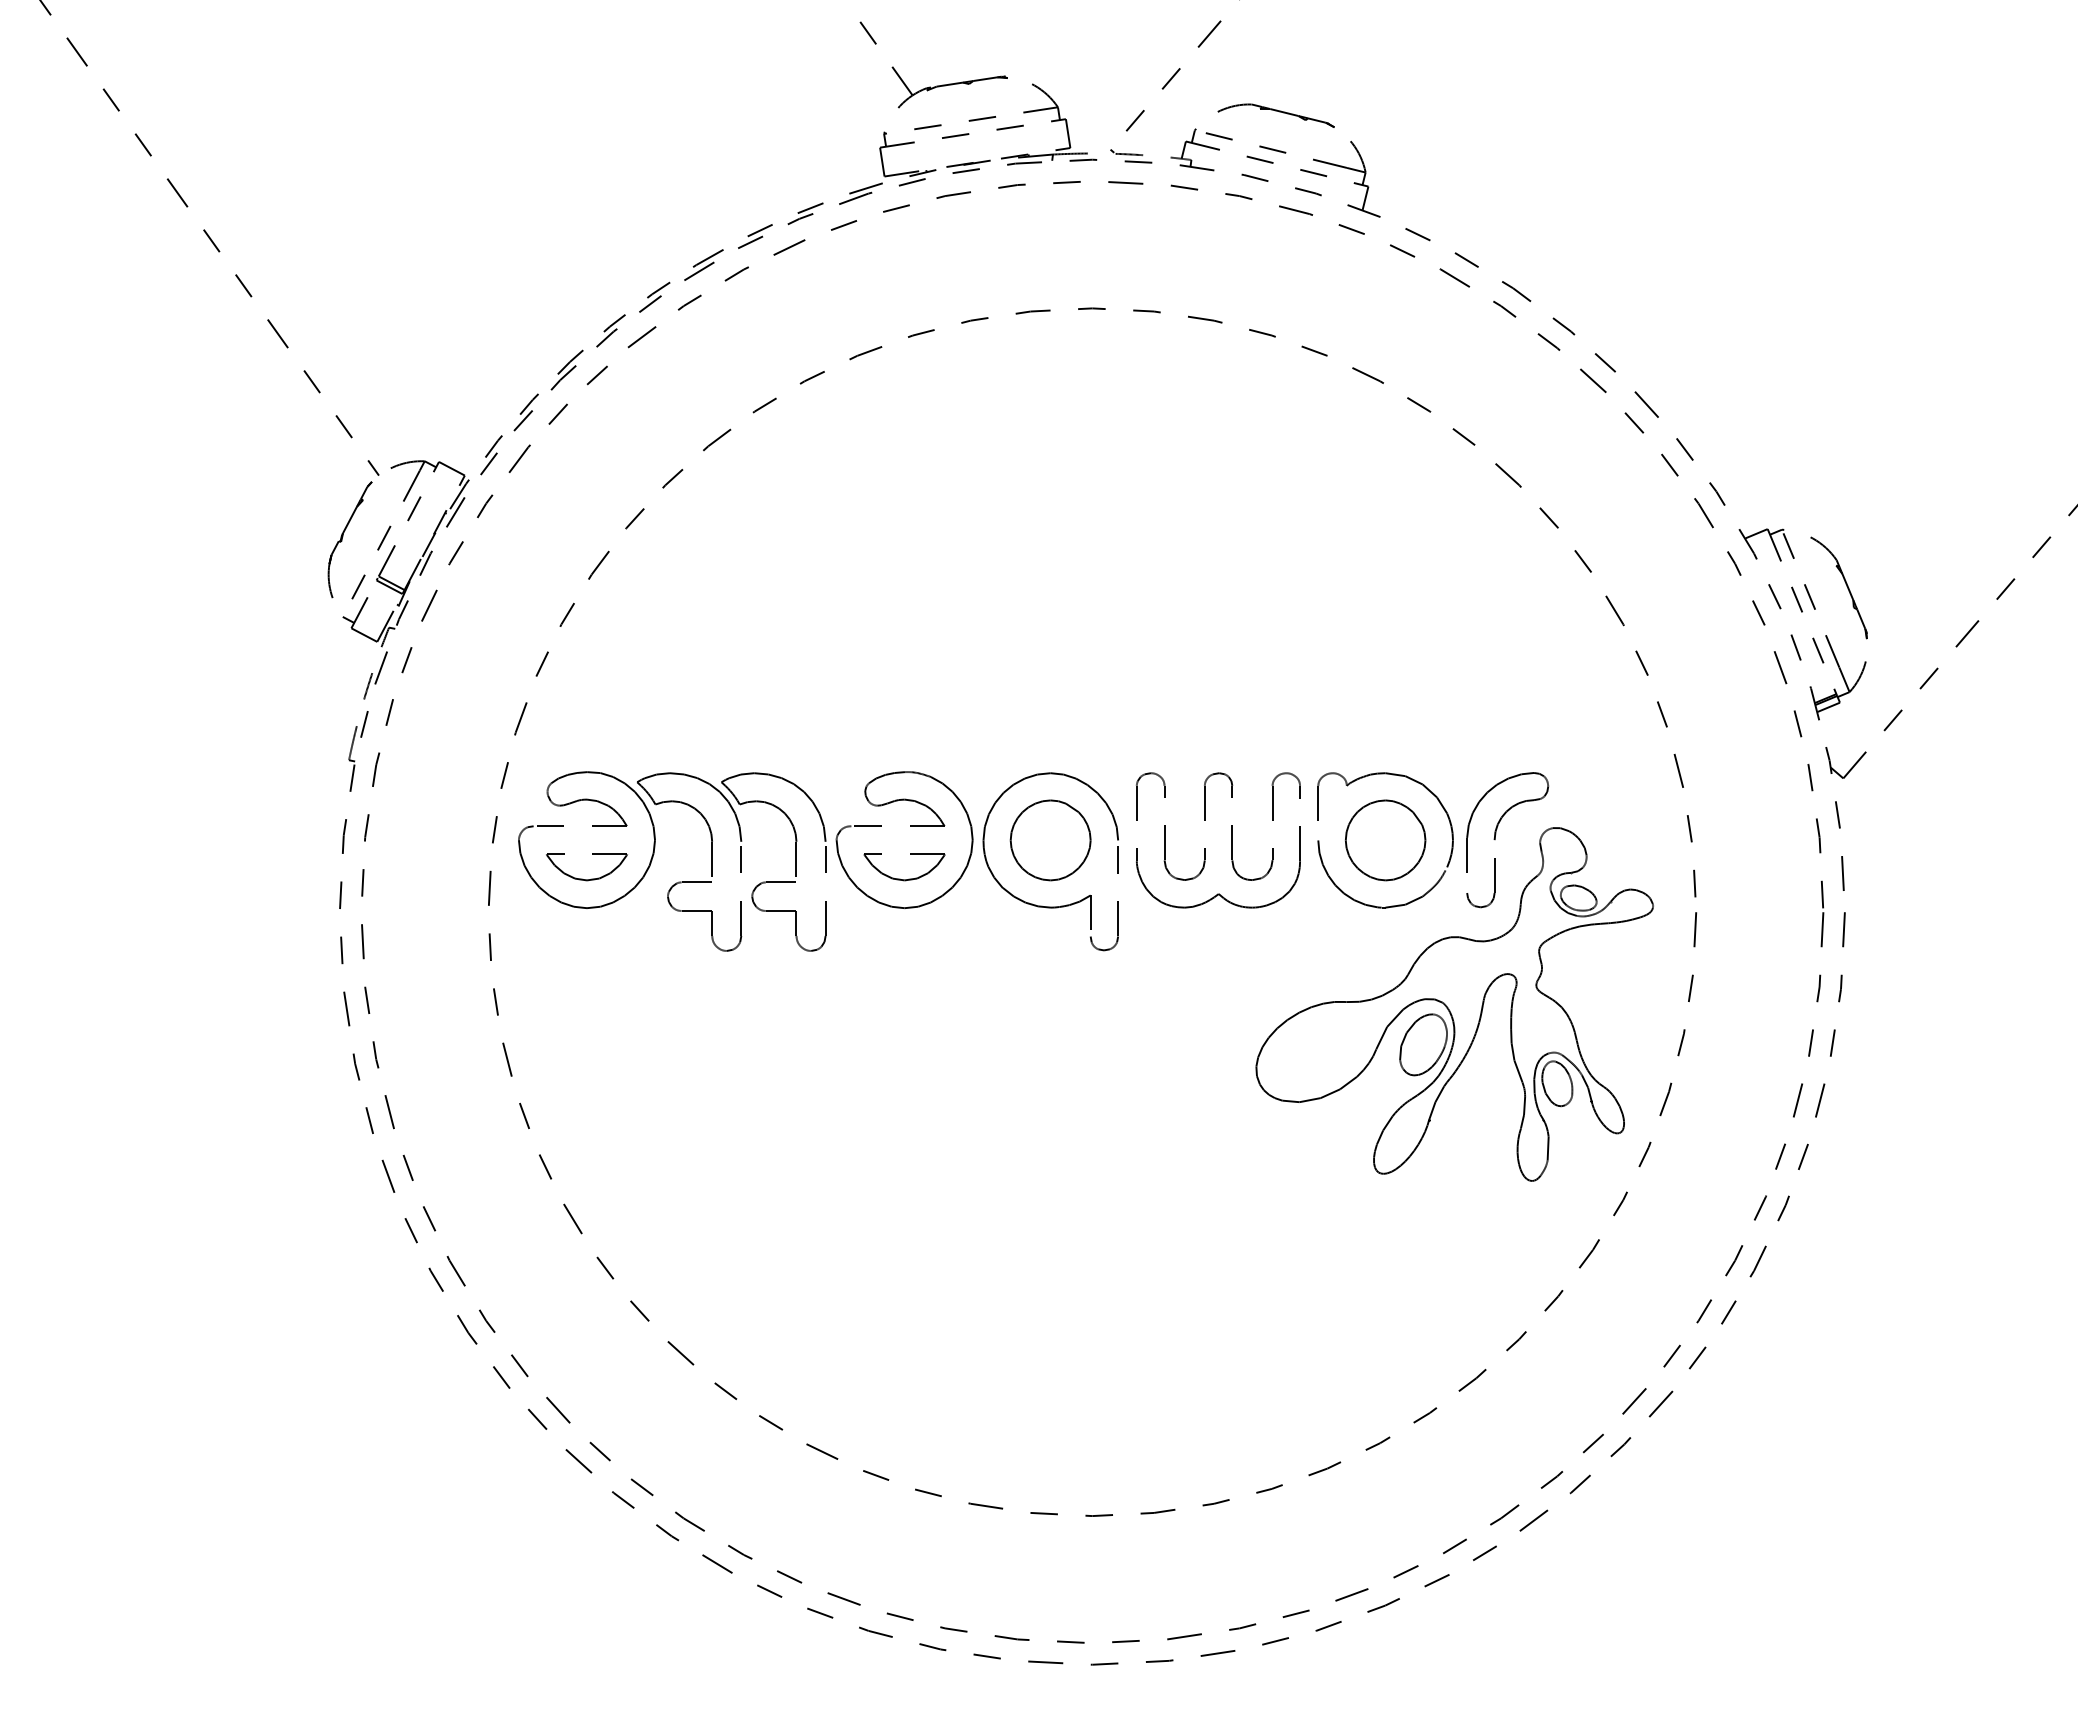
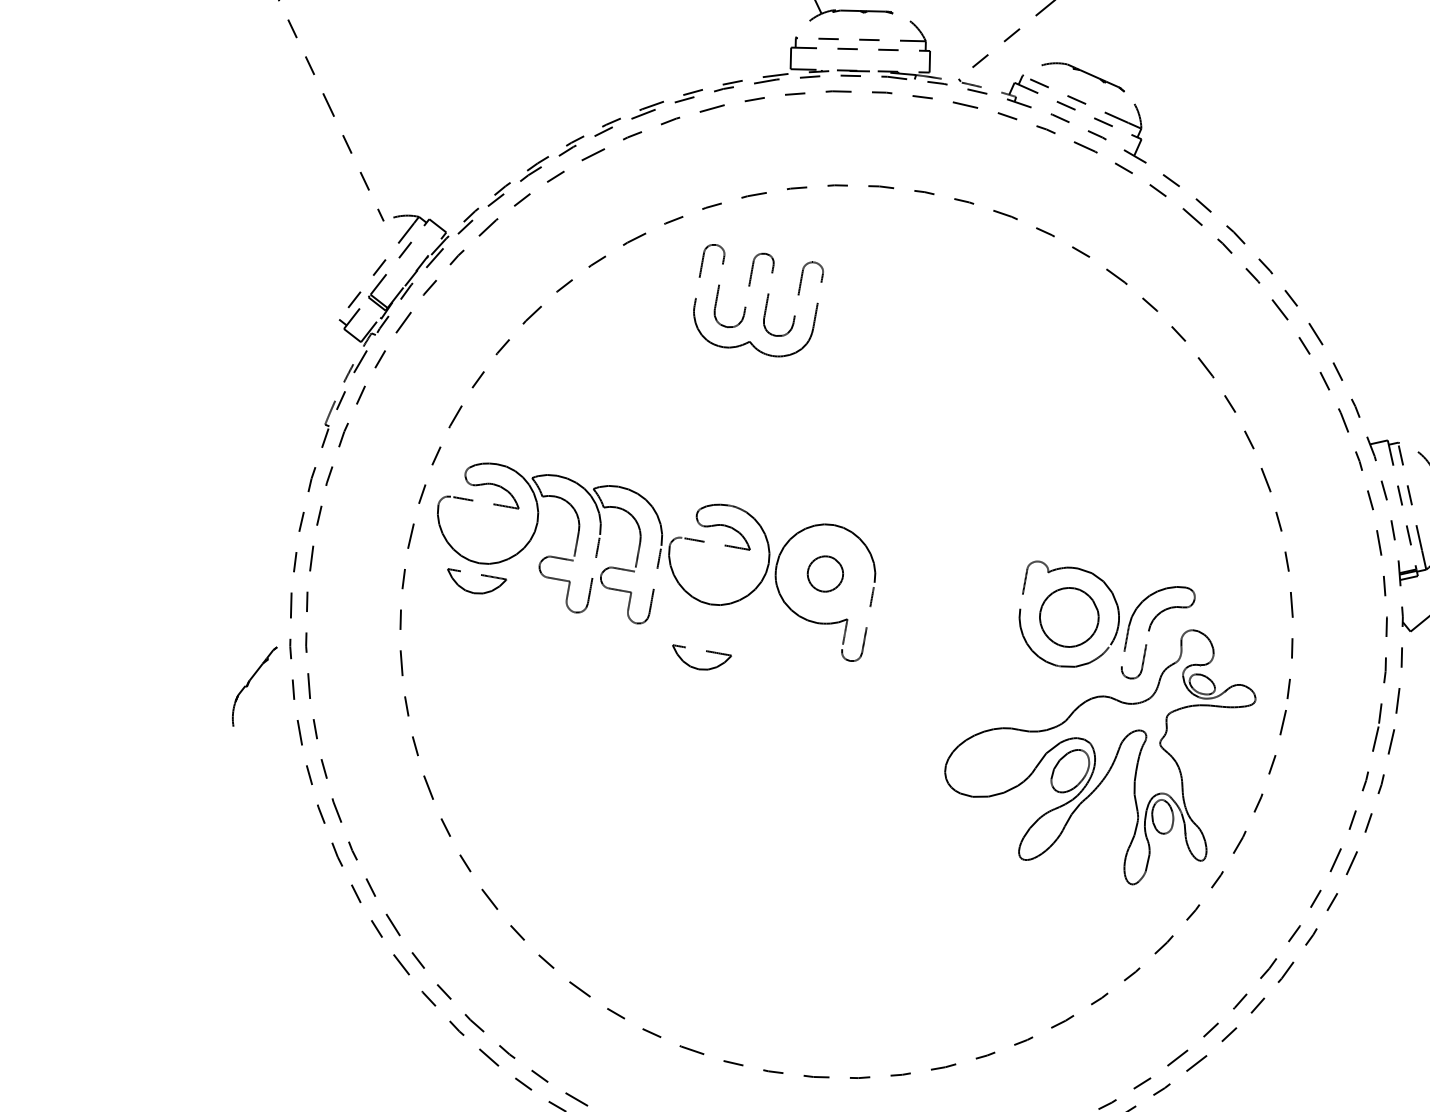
part: (343, 536) -> (249, 683), moved
part: (1050, 840) -> (825, 574), size x0.6
part: (1231, 840) -> (766, 304), moved
part: (582, 878) -> (470, 591), moved
part: (900, 878) -> (696, 667), moved

